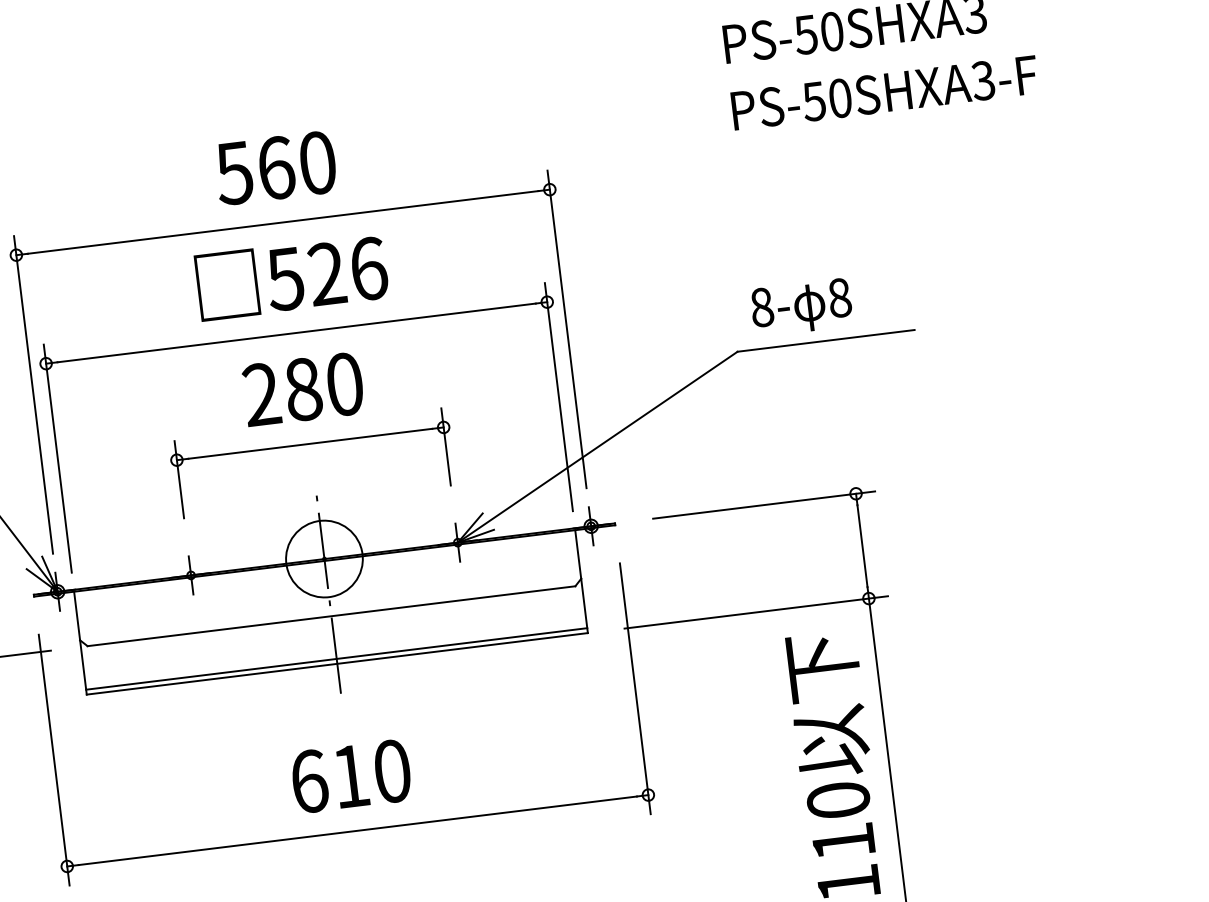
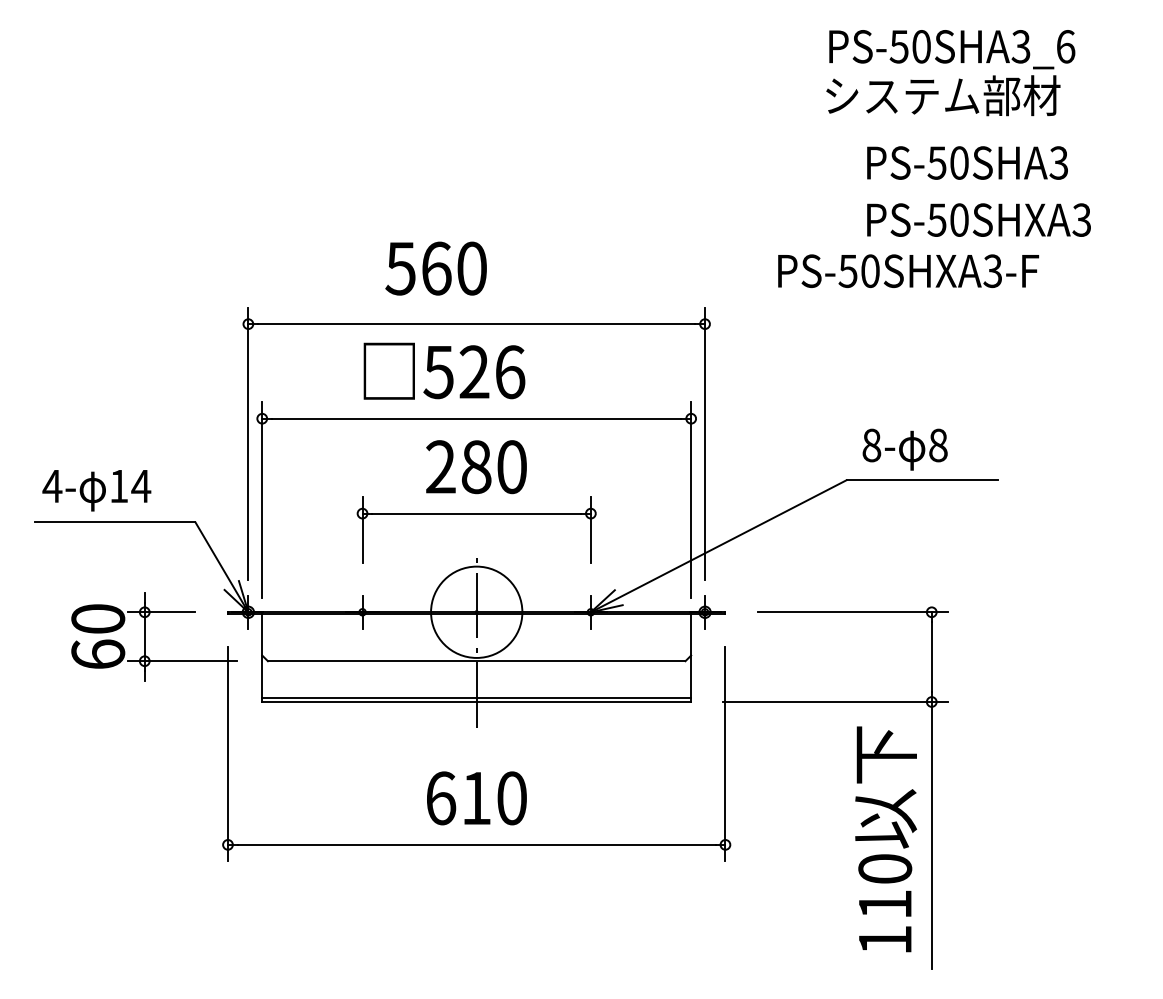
text: (884, 92) -> (908, 270), moved
text: (275, 168) -> (435, 268), moved
text: (291, 276) -> (444, 370), moved
circle: (324, 558) -> (476, 611), size x1.4

